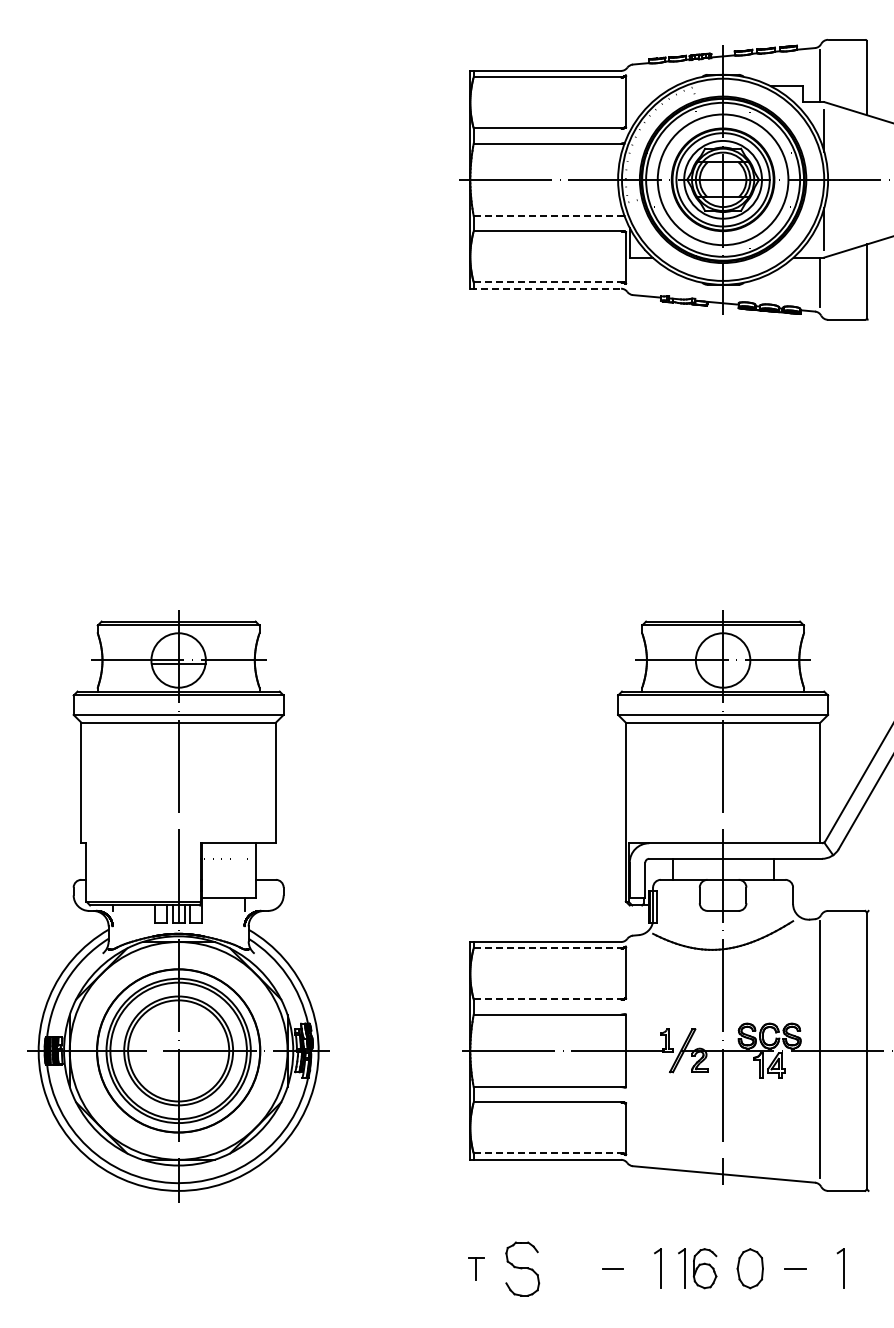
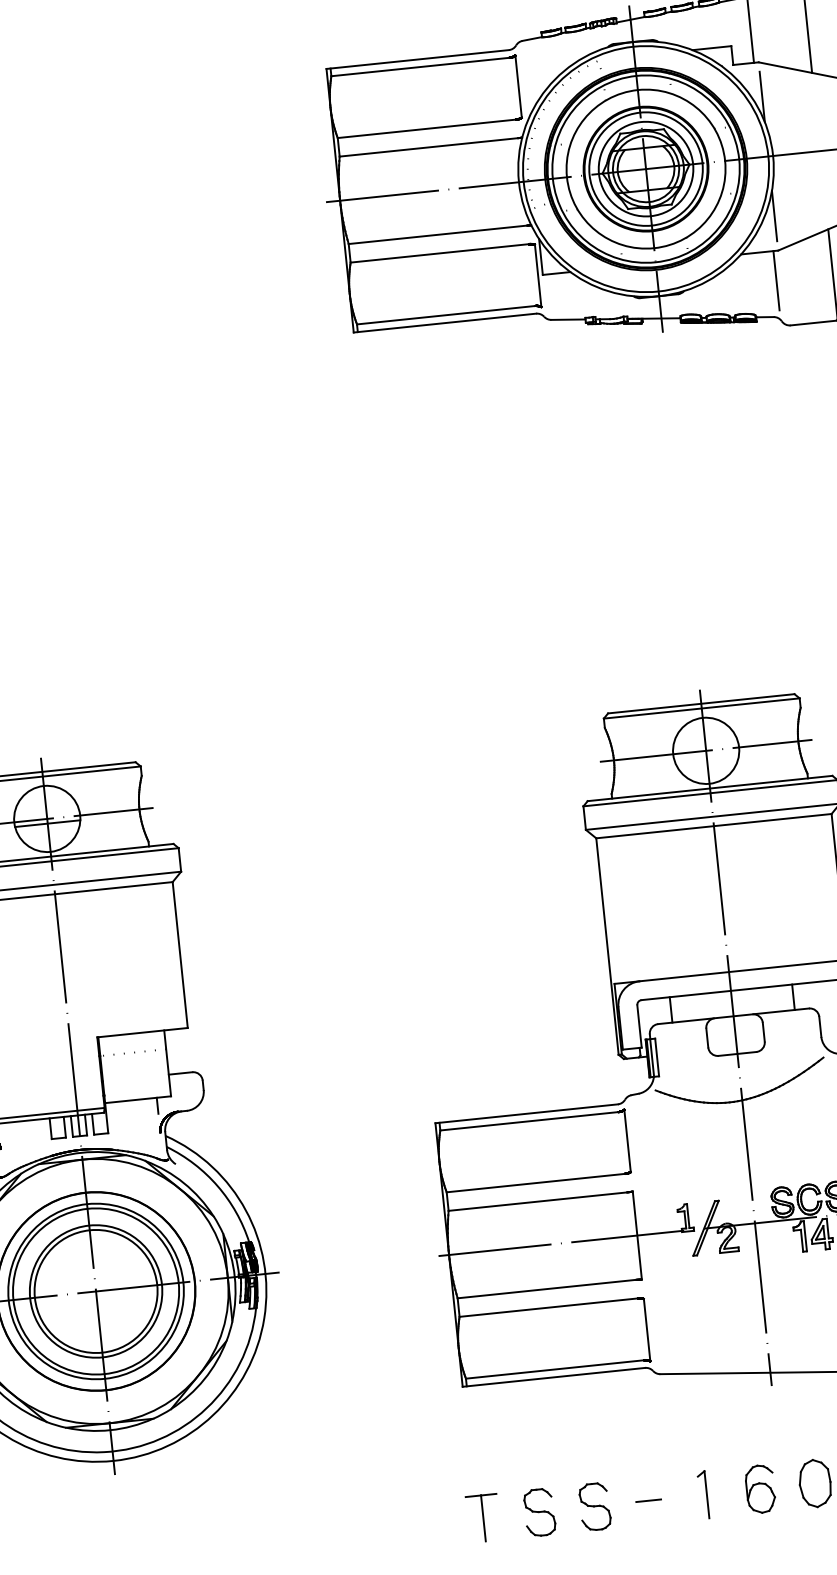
line: (547, 215) -> (437, 234), dashed -> solid
line: (547, 282) -> (446, 315), dashed -> solid
line: (546, 288) -> (445, 322), dashed -> solid
line: (547, 948) -> (529, 1121), dashed -> solid
line: (547, 999) -> (536, 1183), dashed -> solid
line: (547, 1153) -> (555, 1369), dashed -> solid
part: (476, 1268) -> (483, 1517), size x1.67
part: (681, 1268) -> (731, 1491), removed
part: (522, 1269) -> (539, 1512), size x0.71
part: (568, 1269) -> (595, 1507), added

